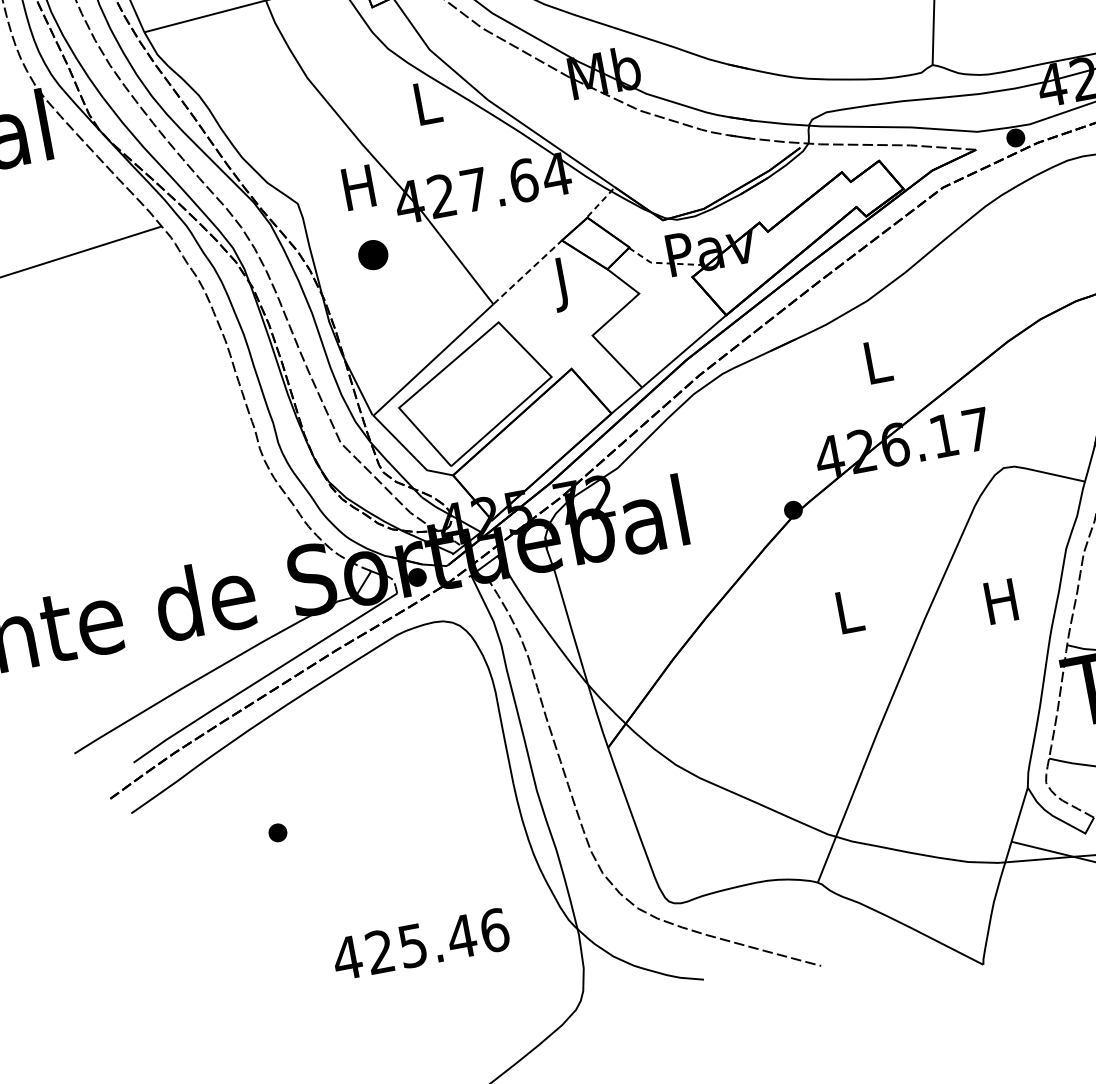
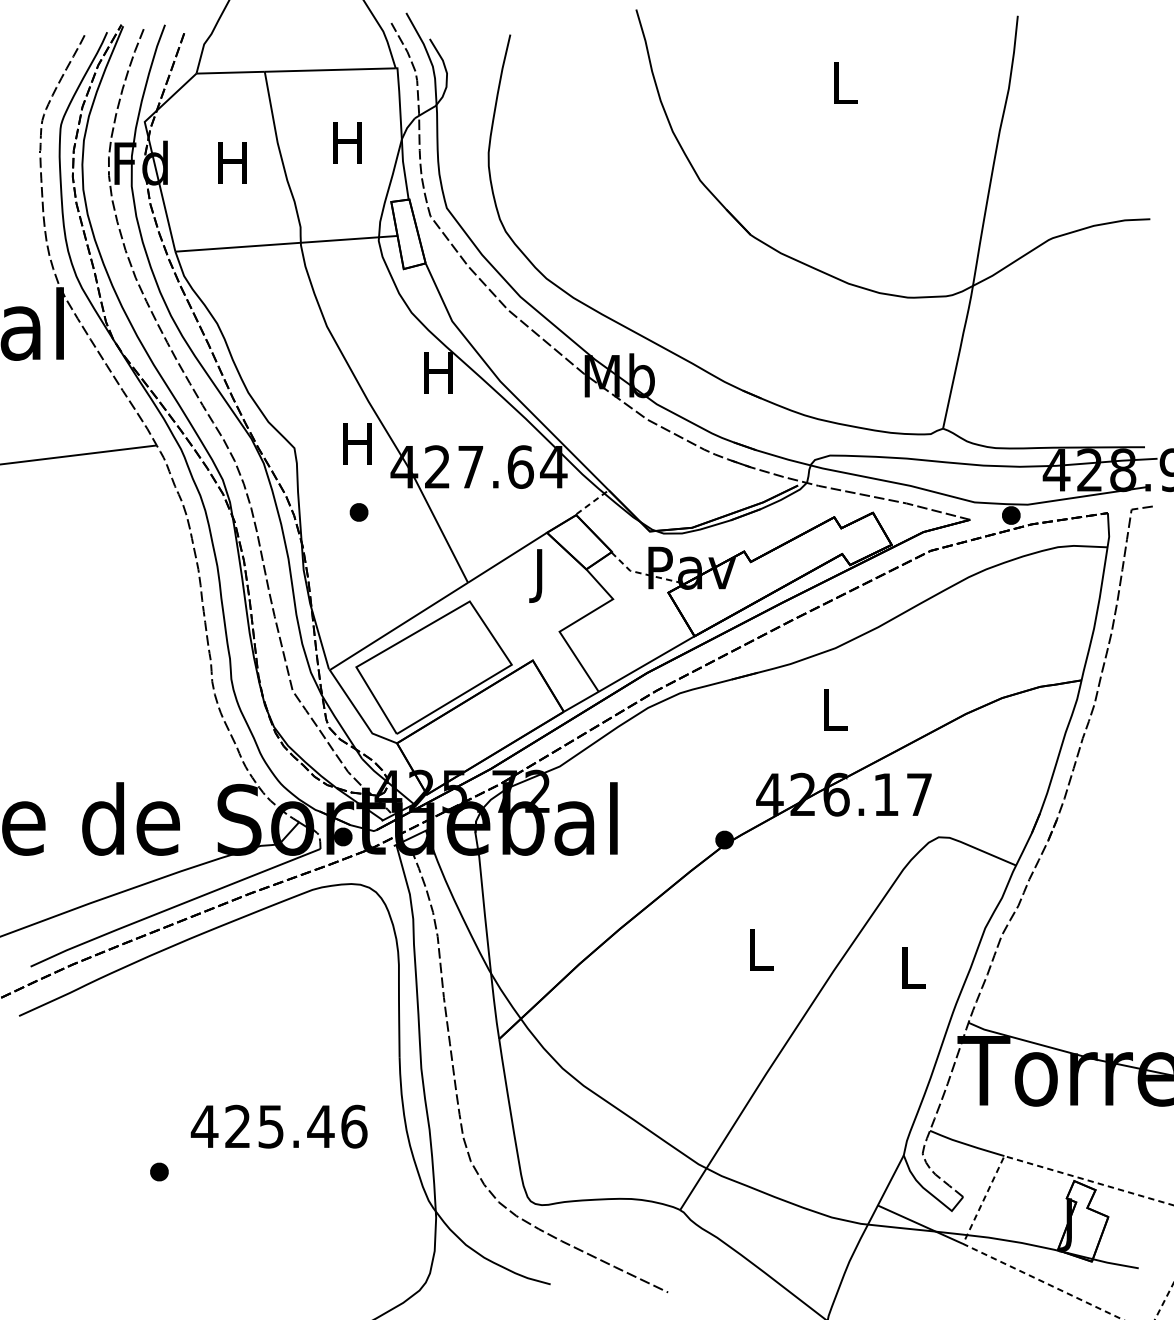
text: (425, 102) -> (438, 372), L -> H
part: (372, 255) -> (358, 512), size x0.62
line: (527, 272) -> (507, 557), dashed -> solid
text: (1000, 601) -> (911, 967), H -> L
part: (277, 832) -> (159, 1171), moved
text: (420, 944) -> (278, 1126), moved

